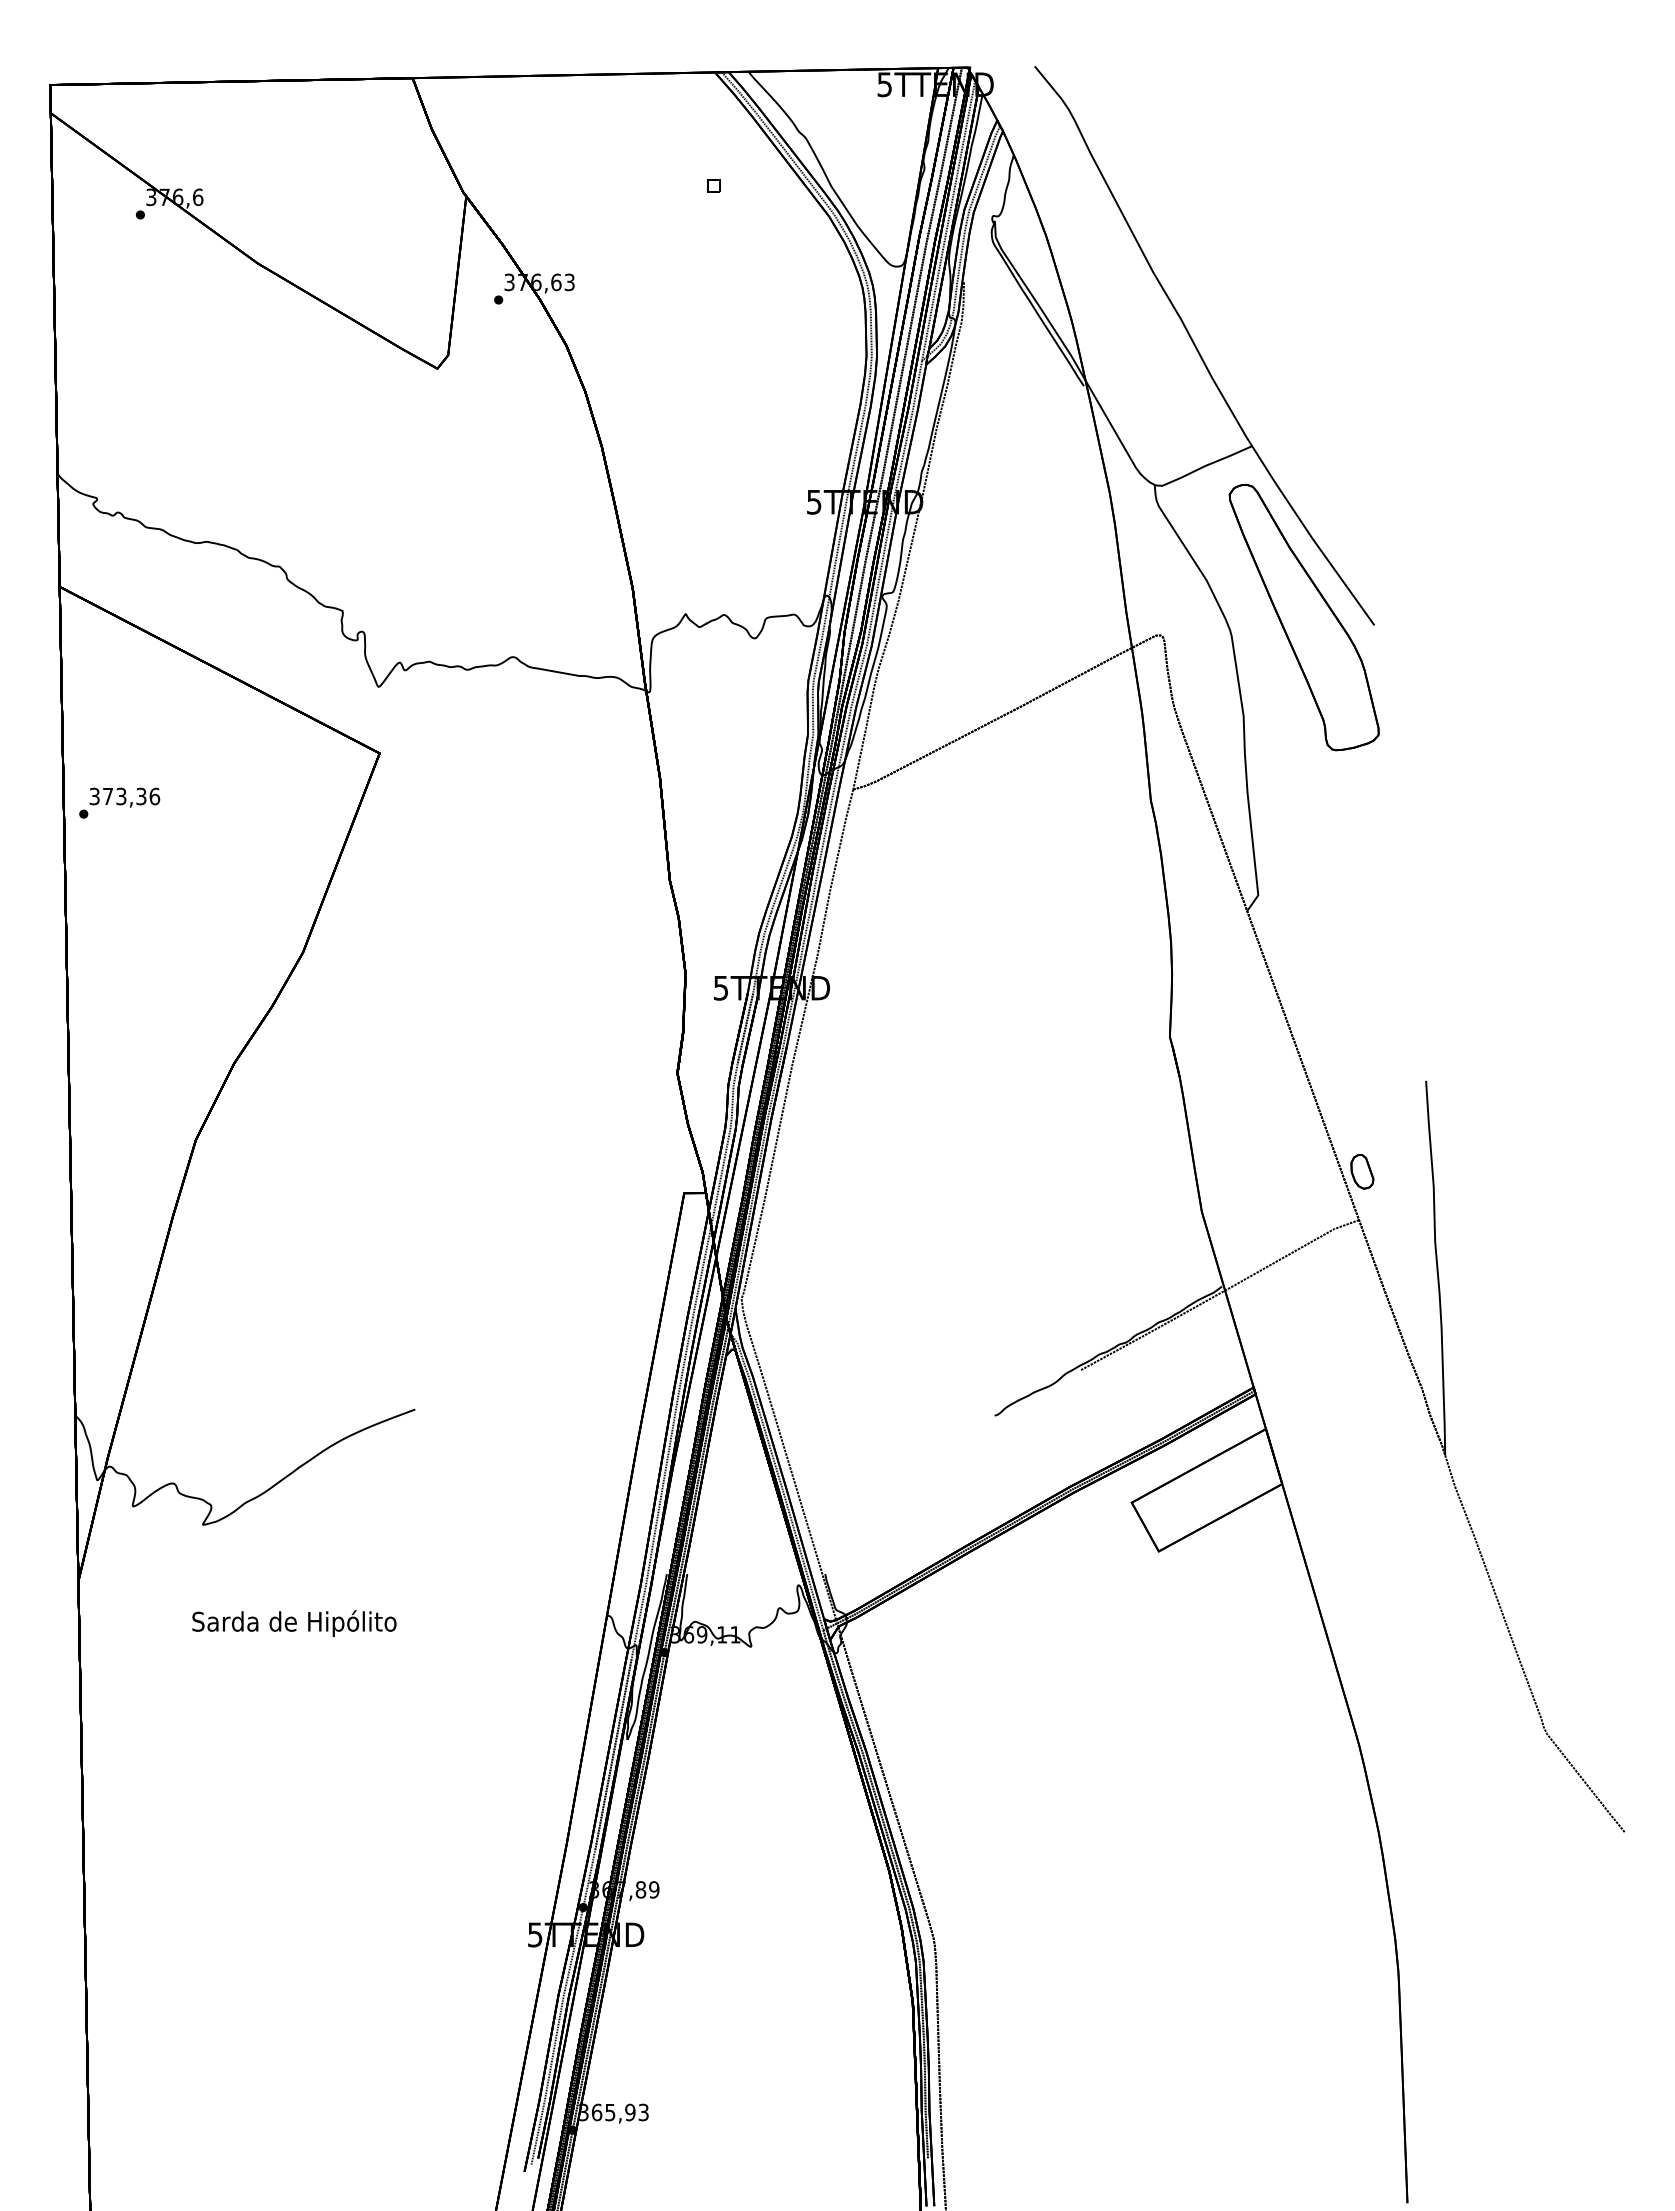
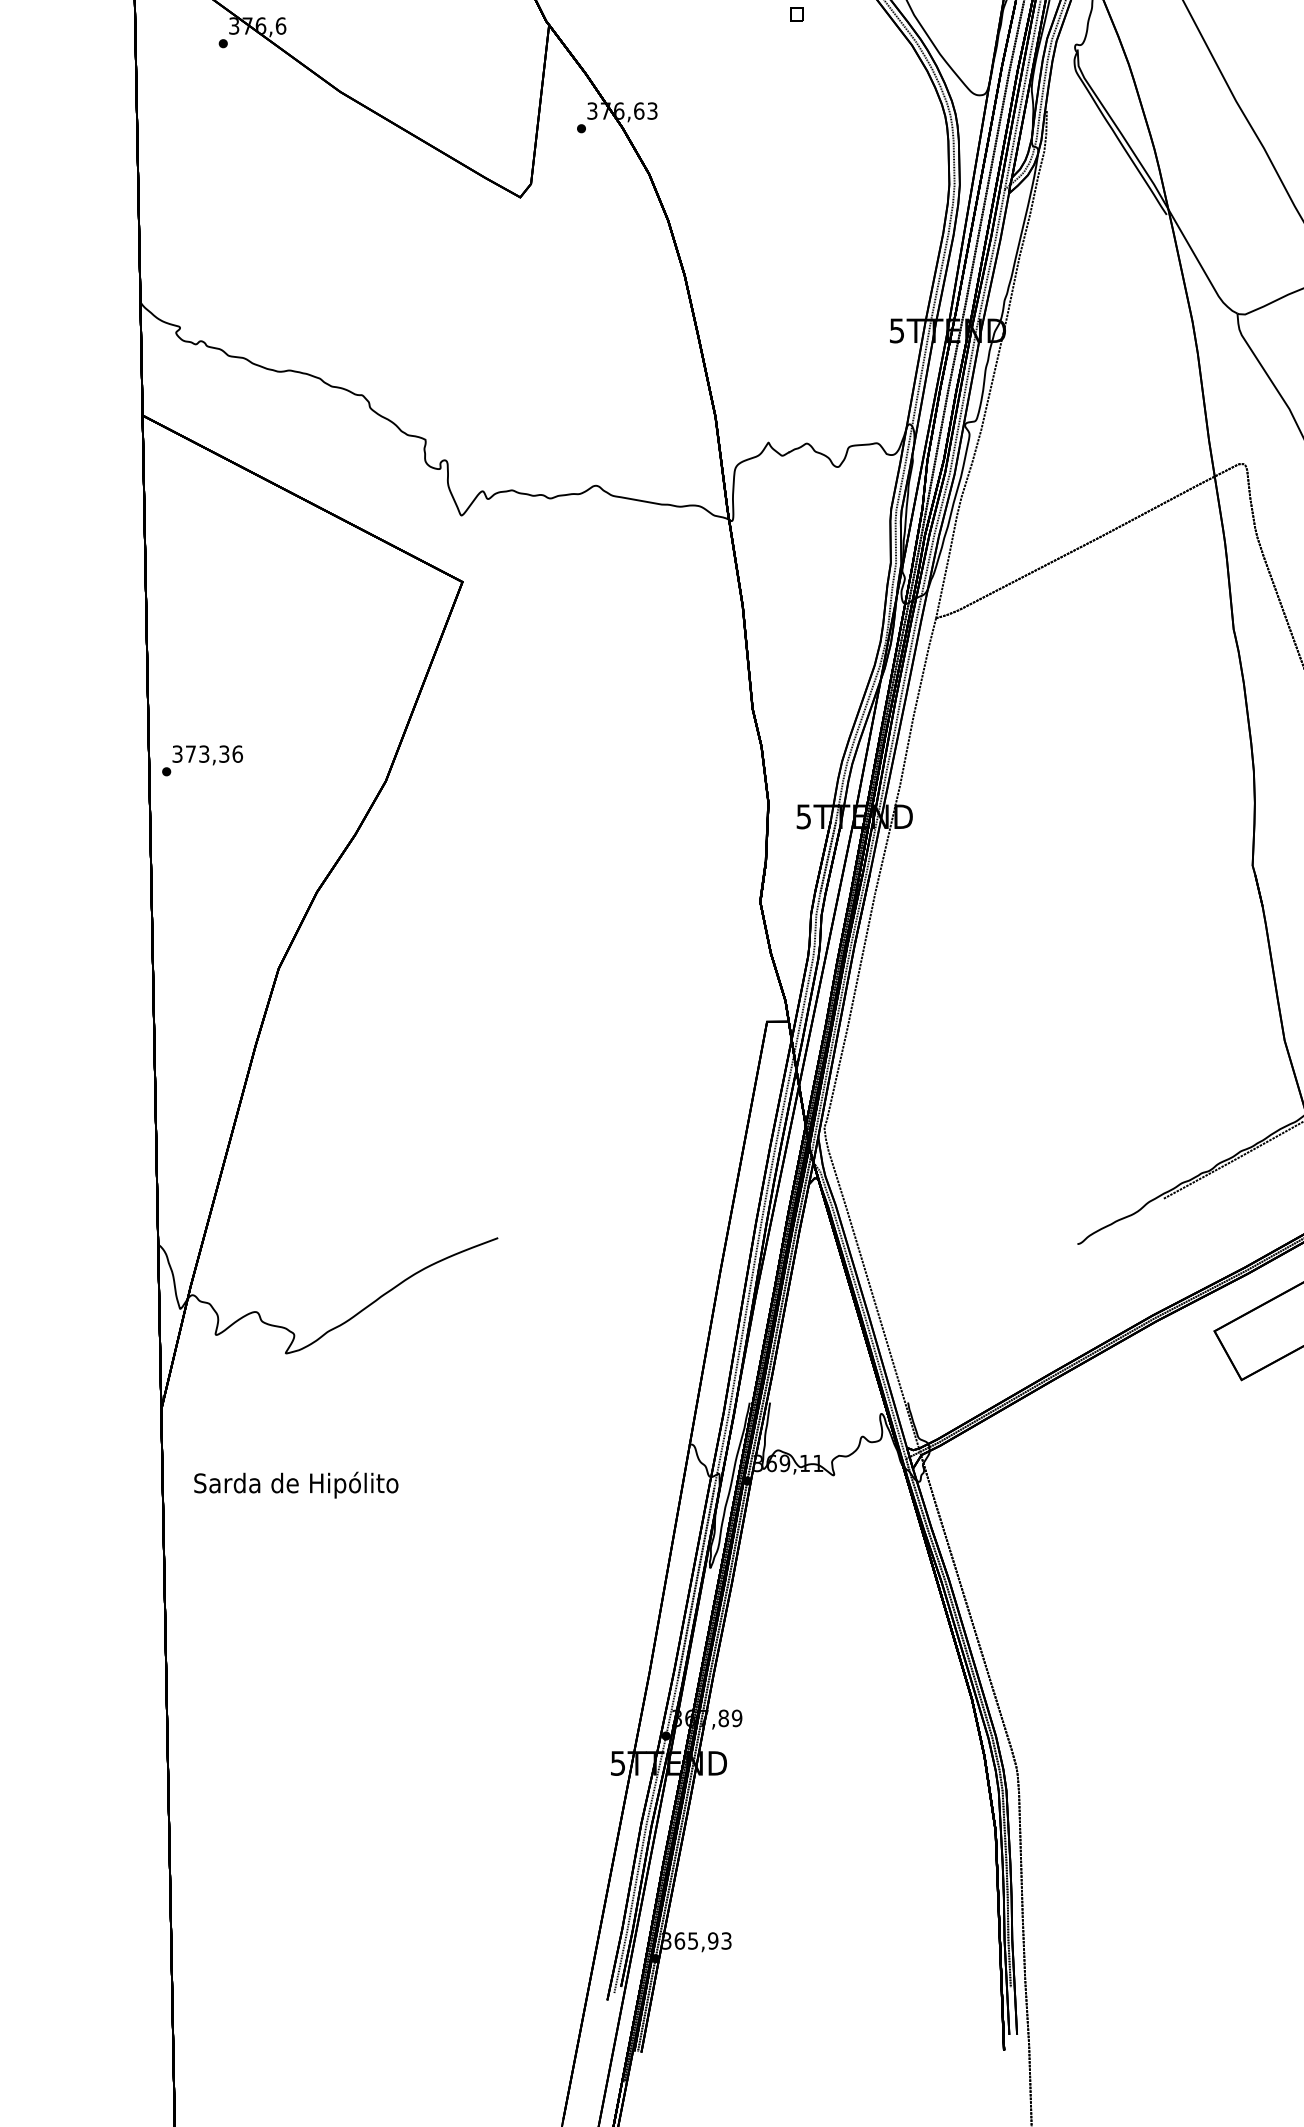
text: (119, 802) -> (202, 760), moved
text: (294, 1623) -> (296, 1485), moved

